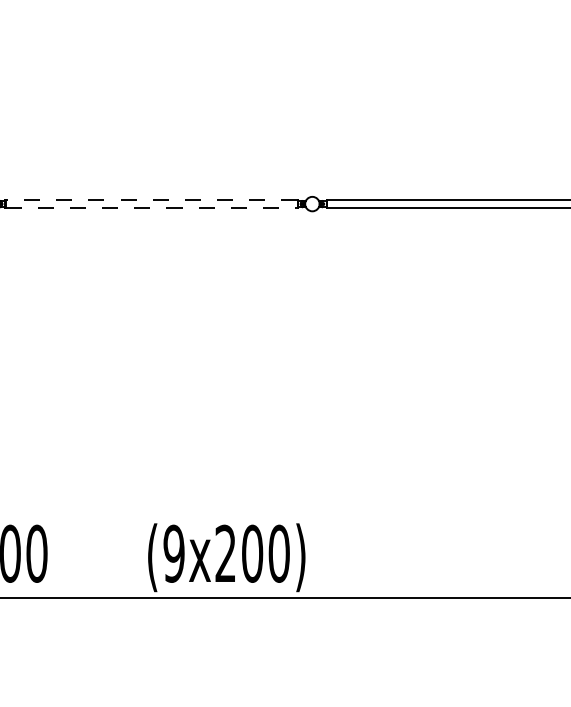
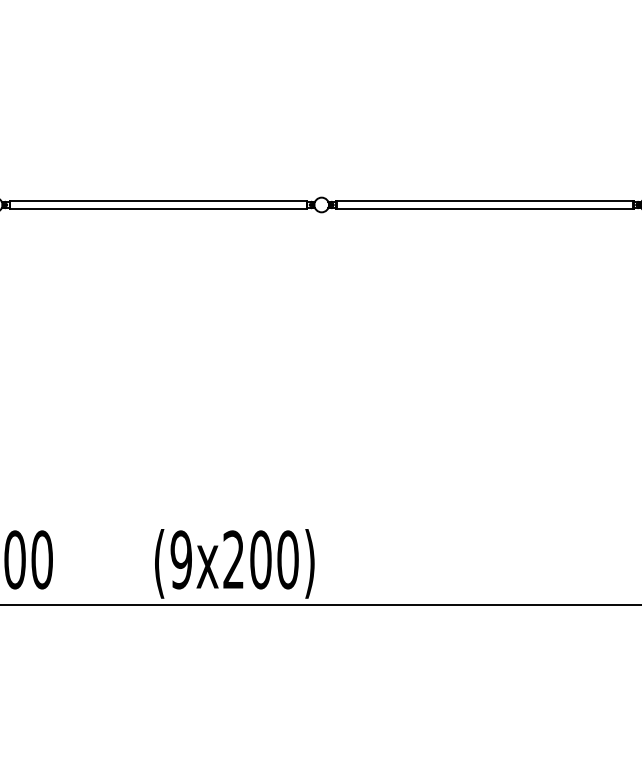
line: (150, 200) -> (157, 201), dashed -> solid
line: (151, 207) -> (158, 208), dashed -> solid

